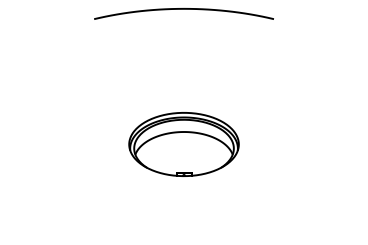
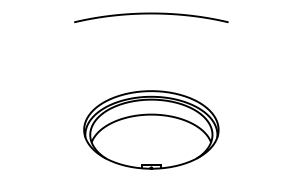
part: (183, 144) -> (150, 129), size x1.43

